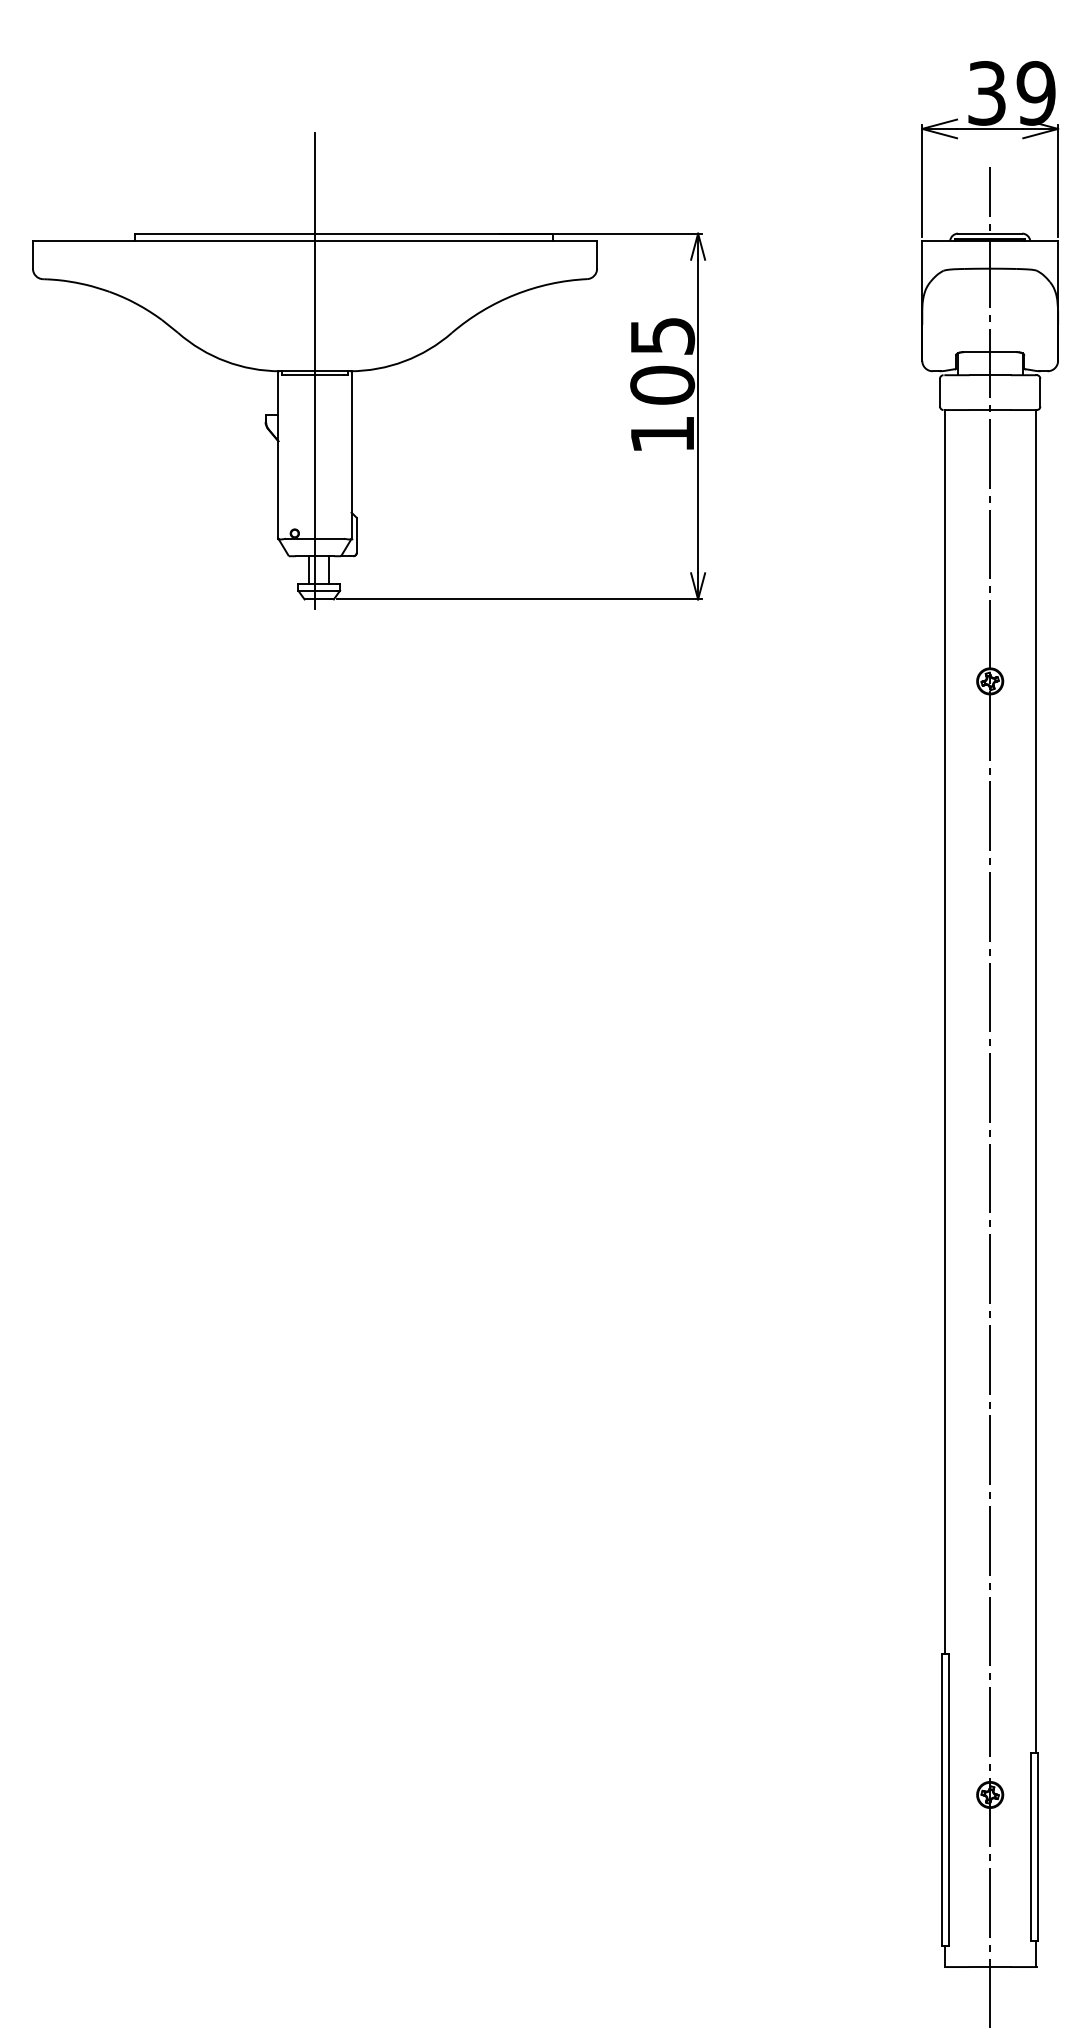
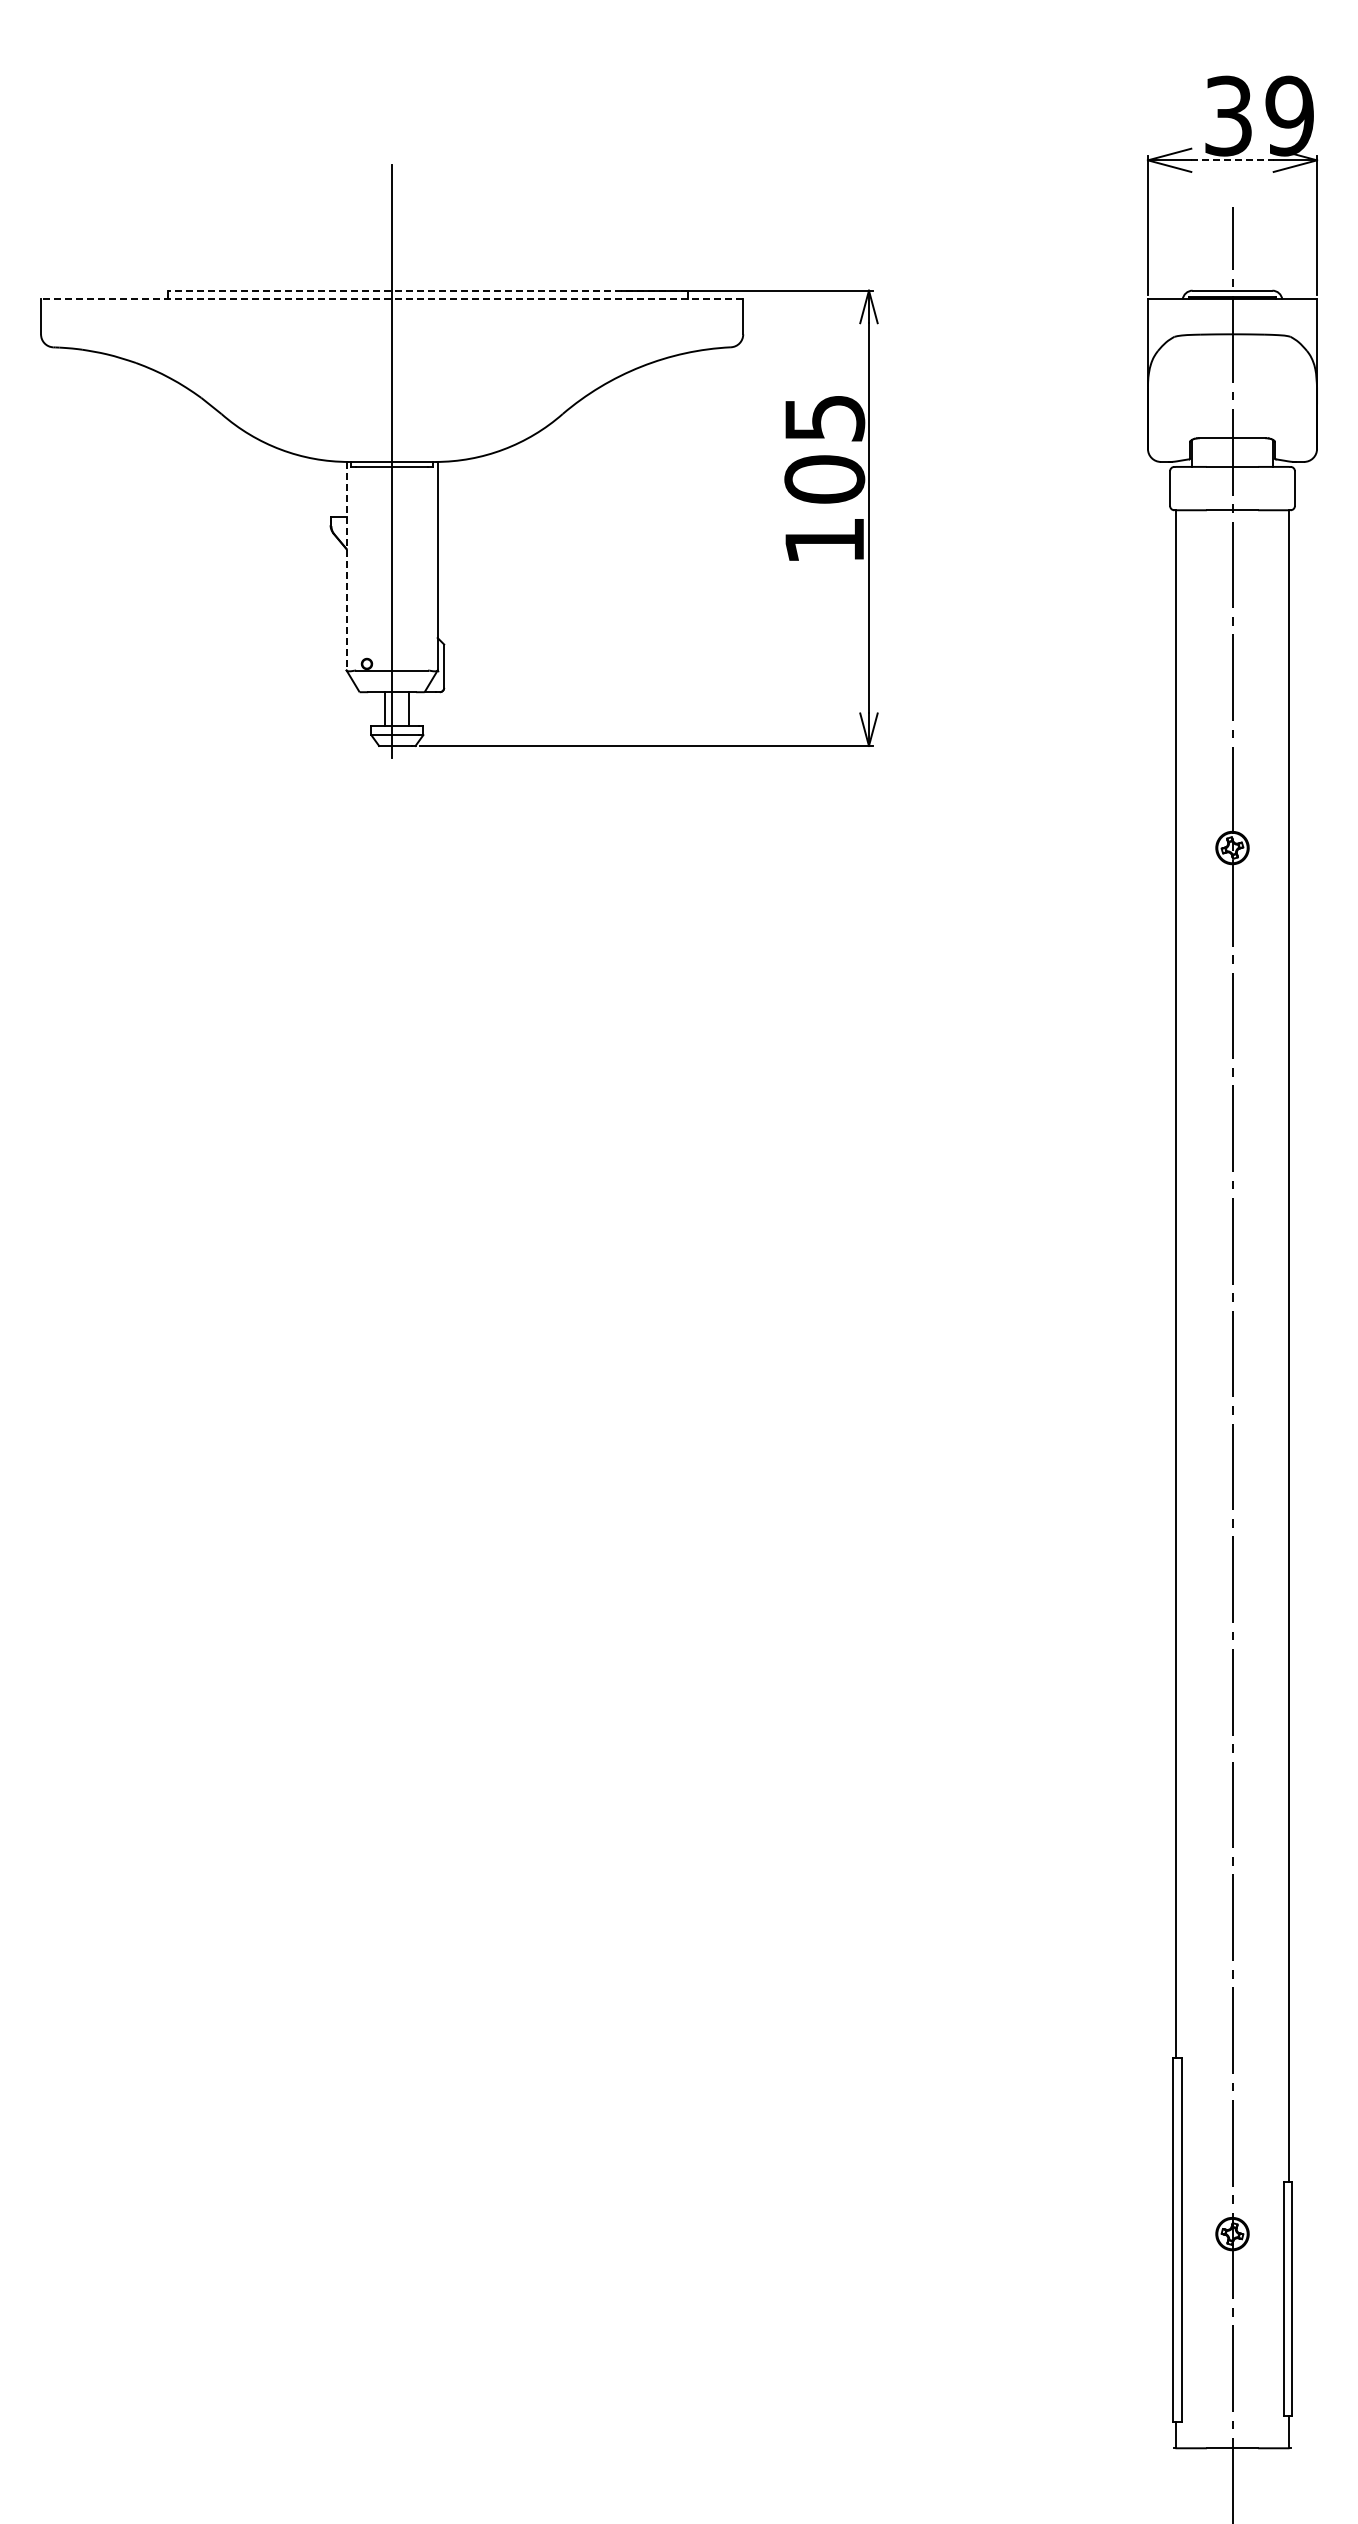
line: (990, 129) -> (1233, 160), solid -> dashed
line: (343, 233) -> (427, 290), solid -> dashed
line: (314, 240) -> (391, 299), solid -> dashed
line: (278, 455) -> (346, 566), solid -> dashed

